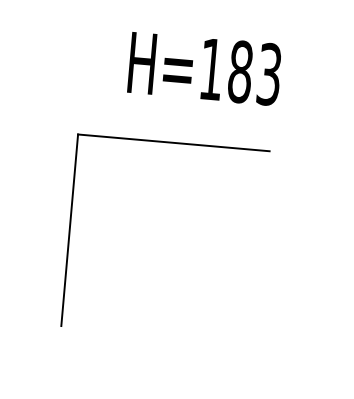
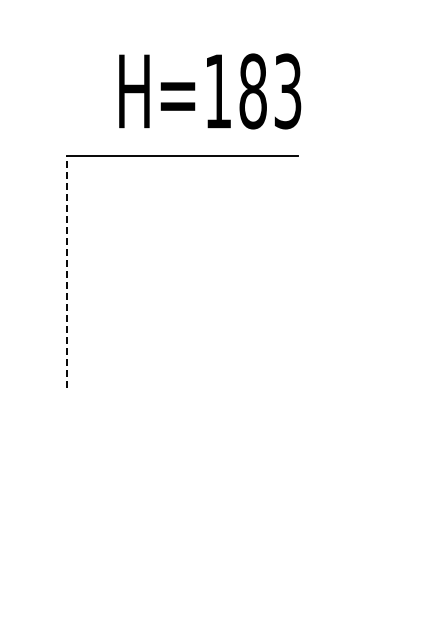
text: (205, 68) -> (210, 91), moved
line: (70, 229) -> (67, 271), solid -> dashed

